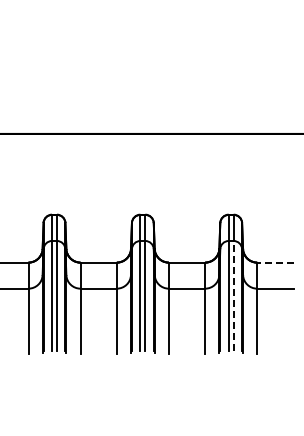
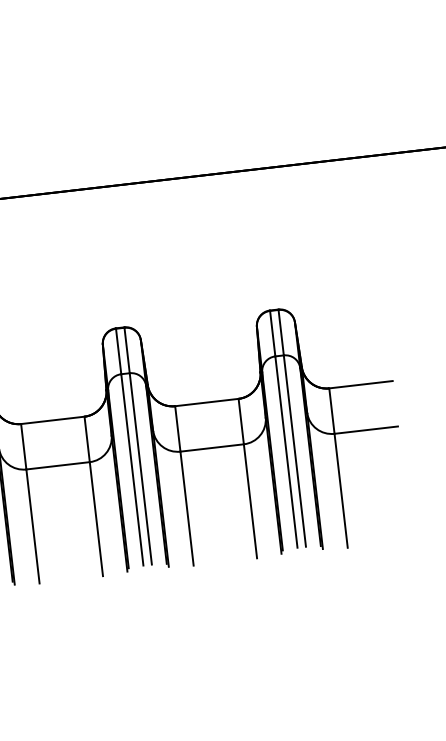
line: (274, 262) -> (359, 384), dashed -> solid
line: (233, 295) -> (294, 450), dashed -> solid

